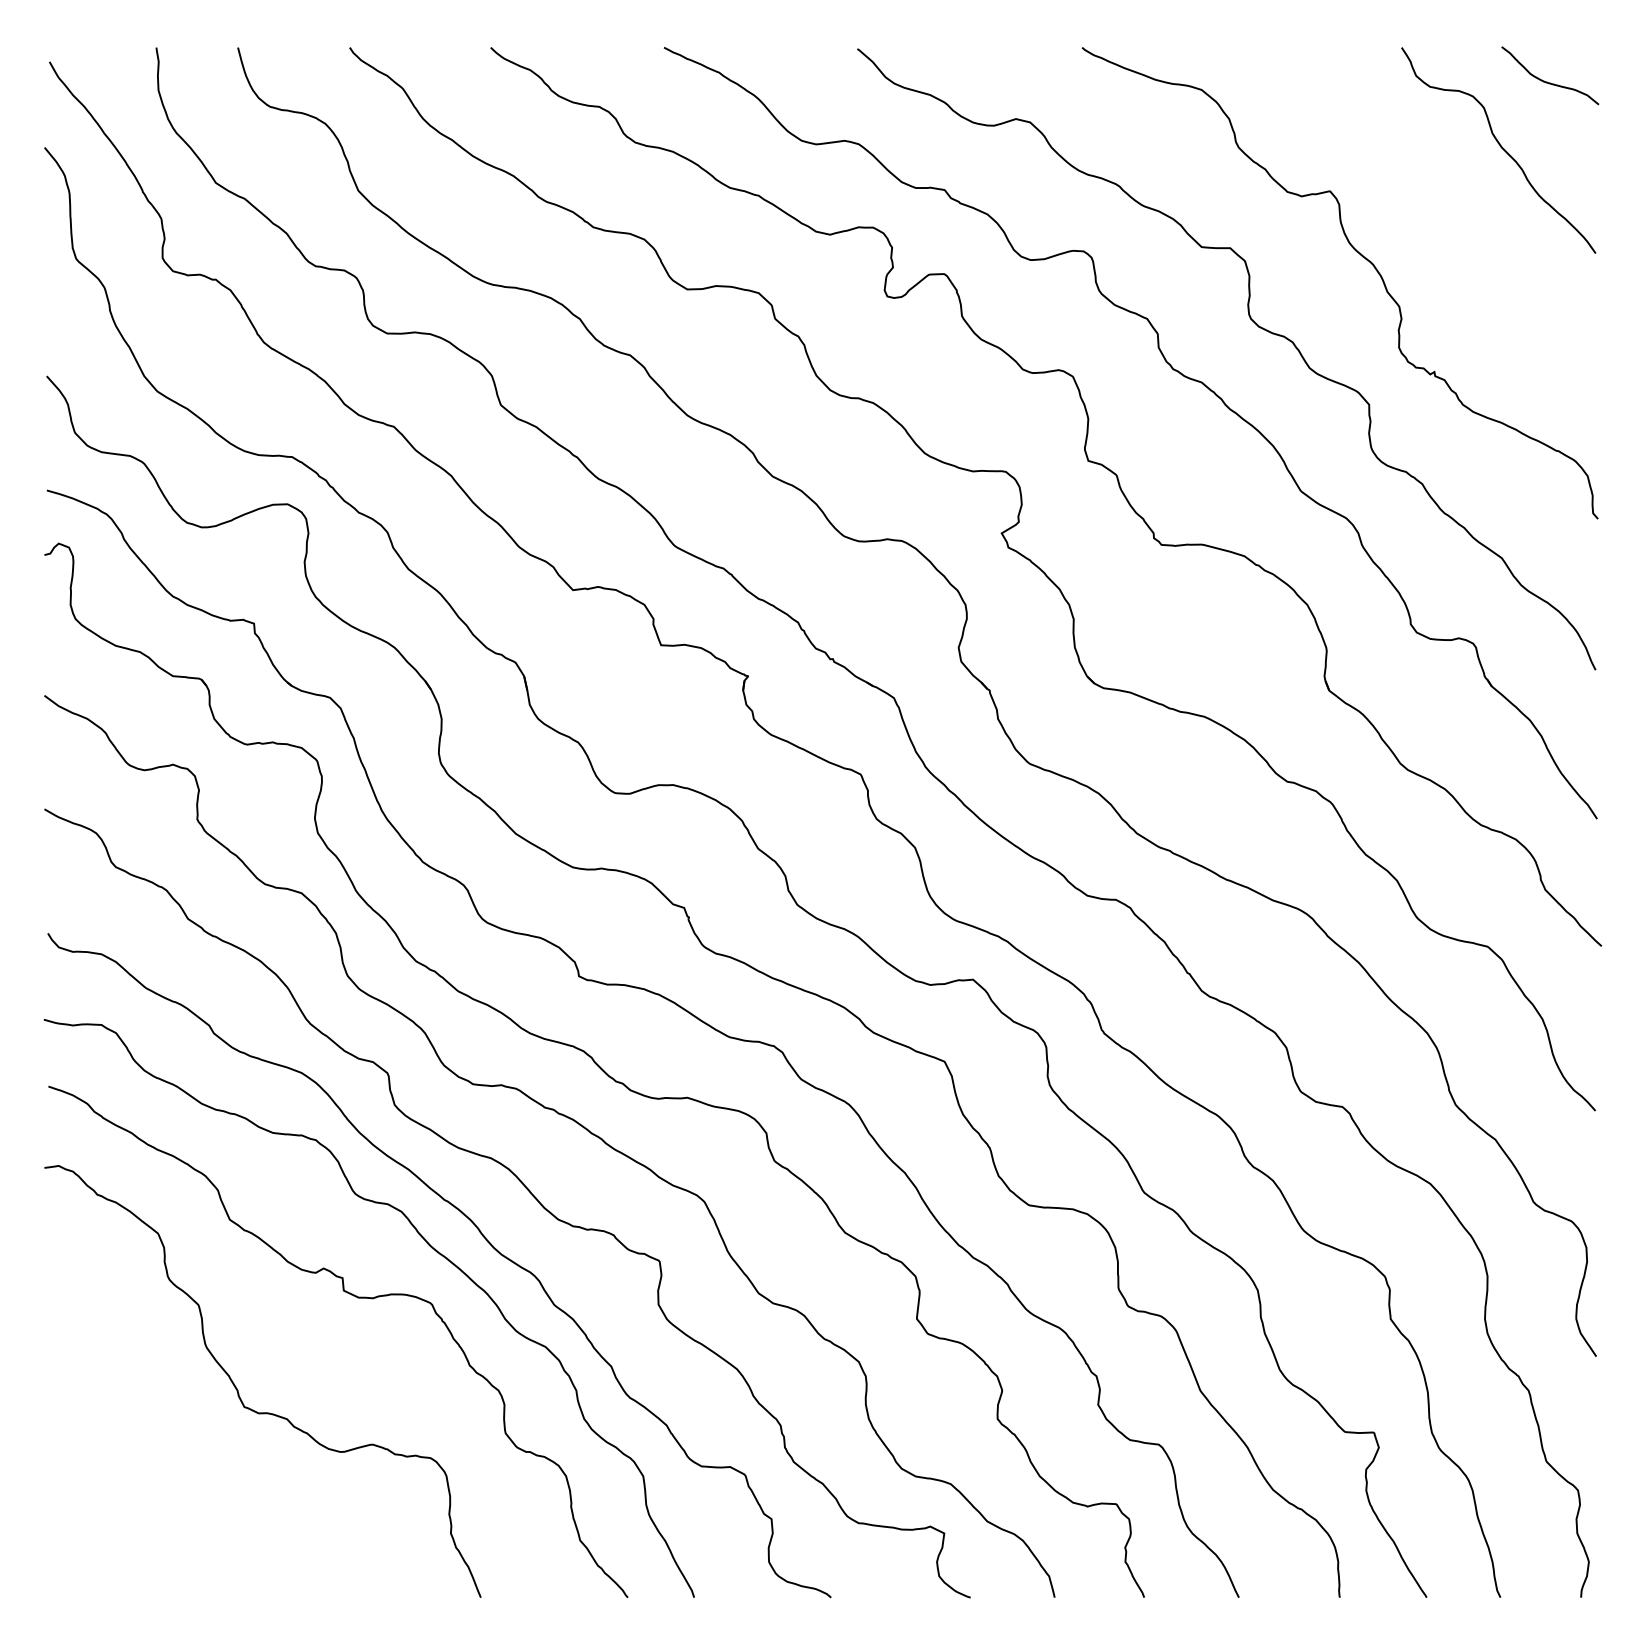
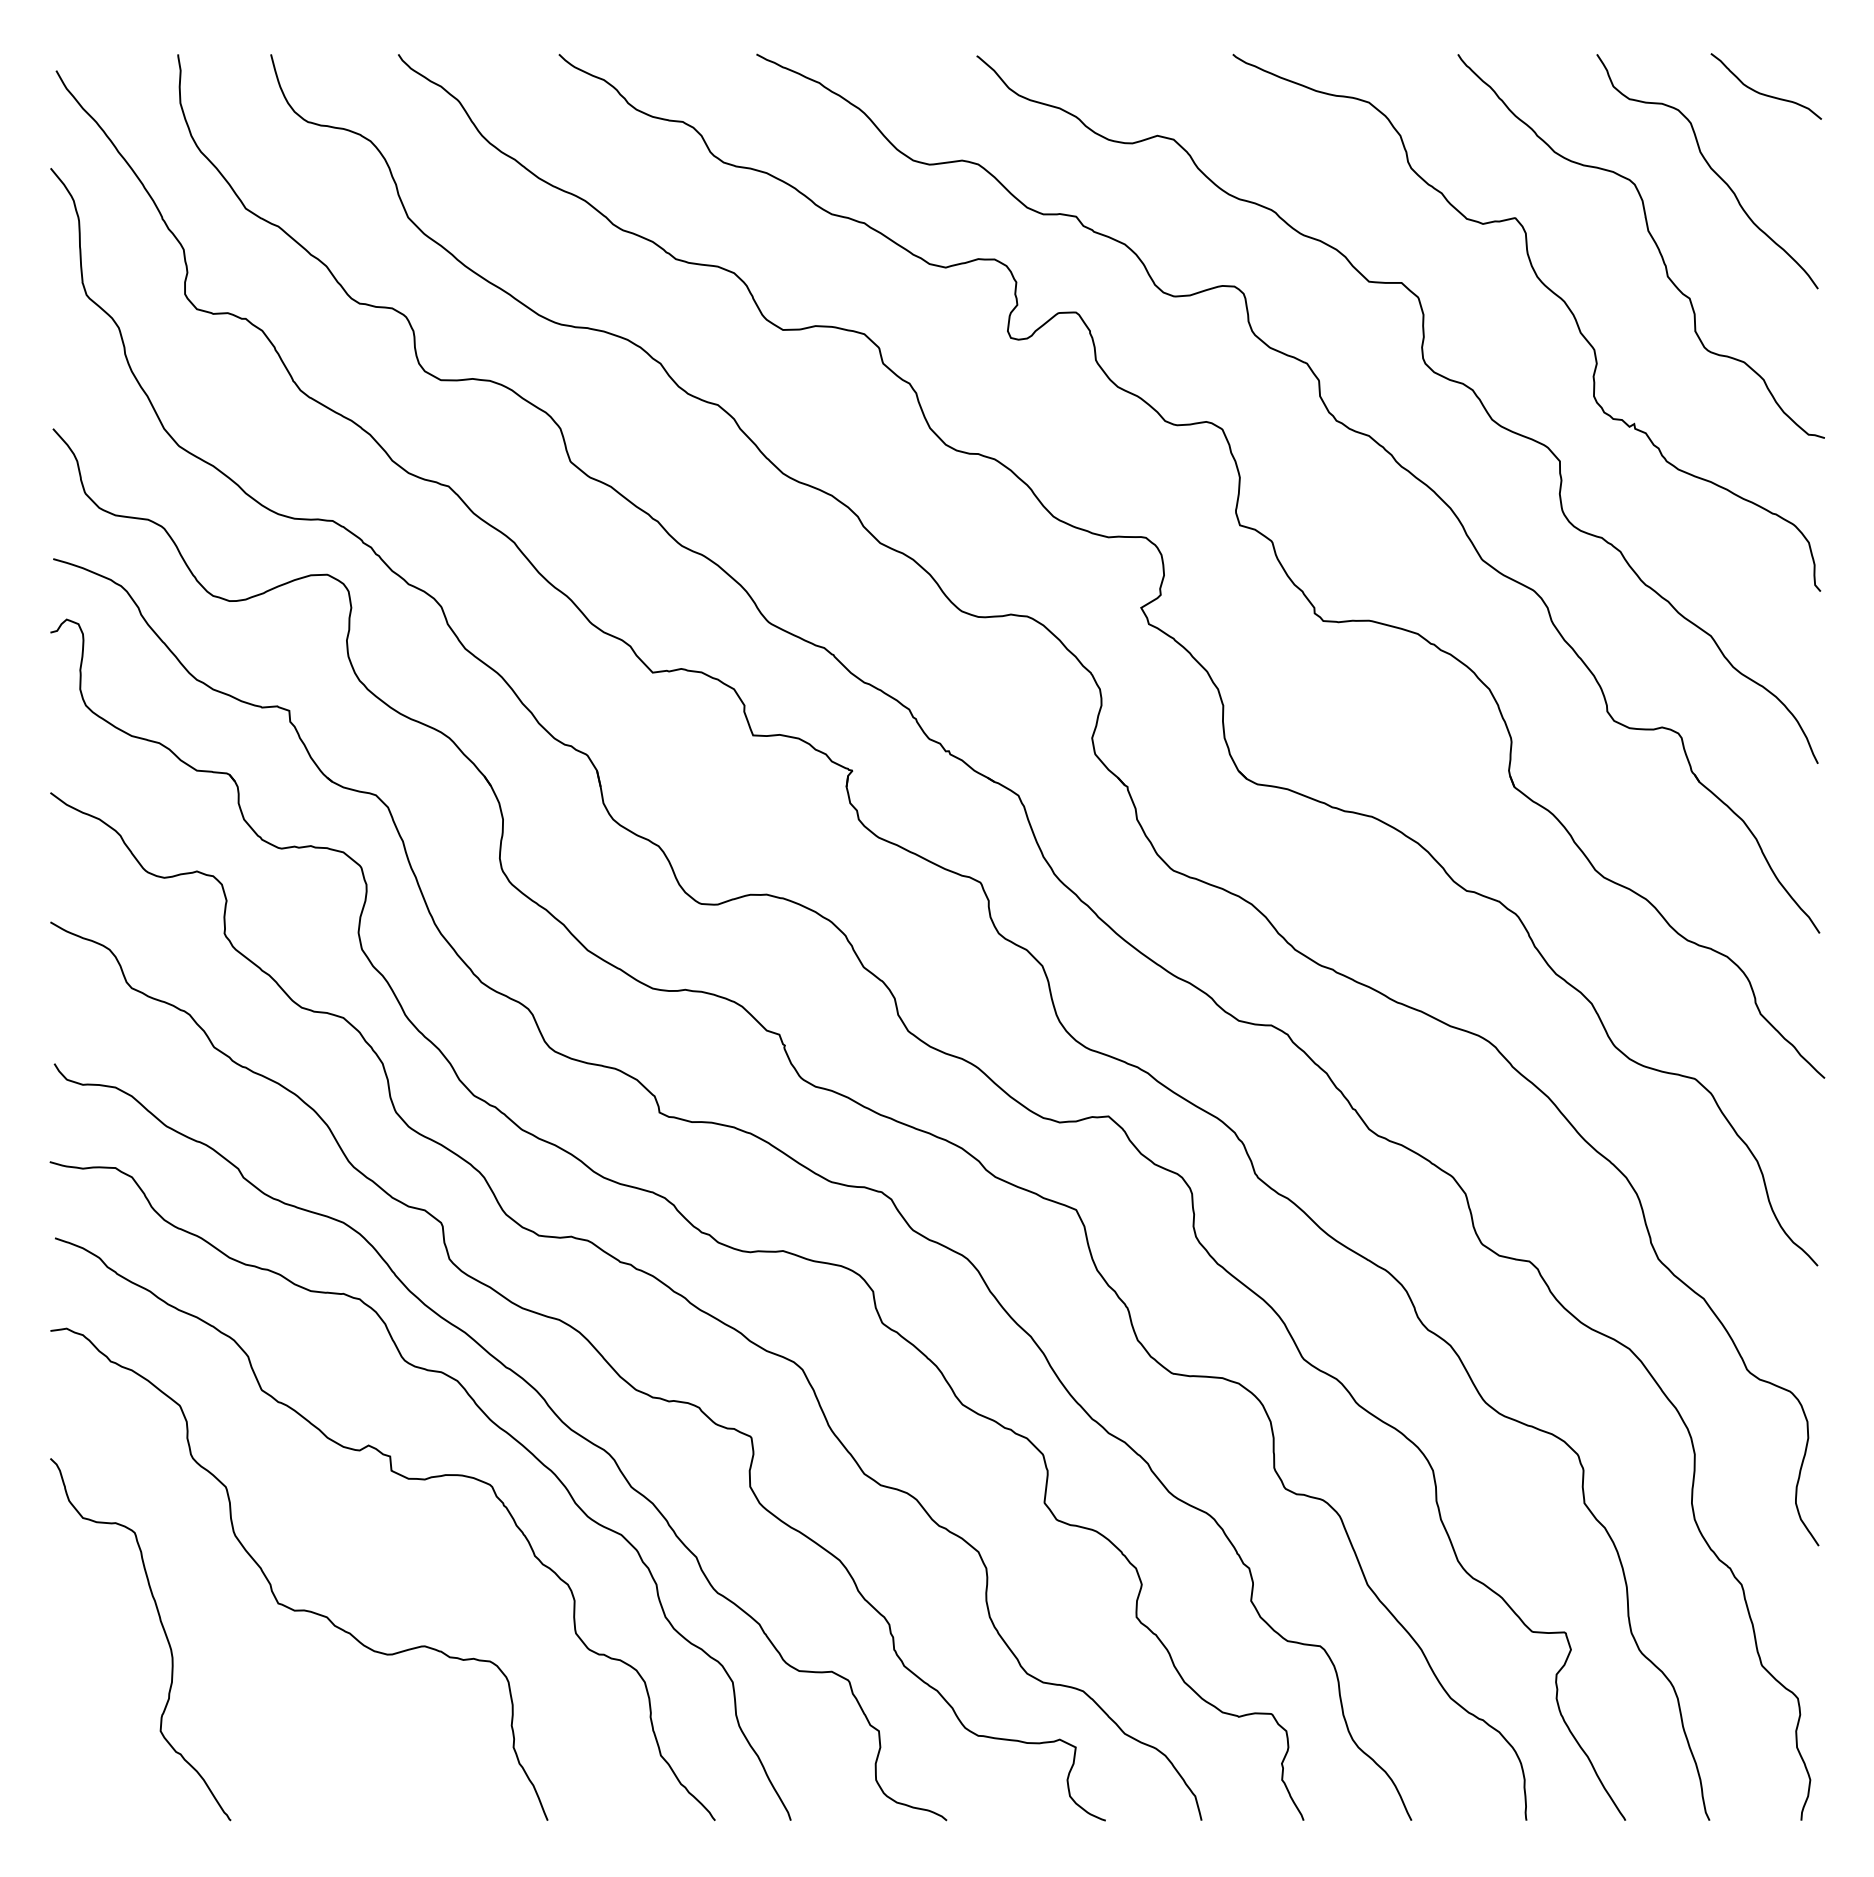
curve: (1449, 209) -> (1651, 238), added
curve: (143, 1431) -> (163, 1631), added

